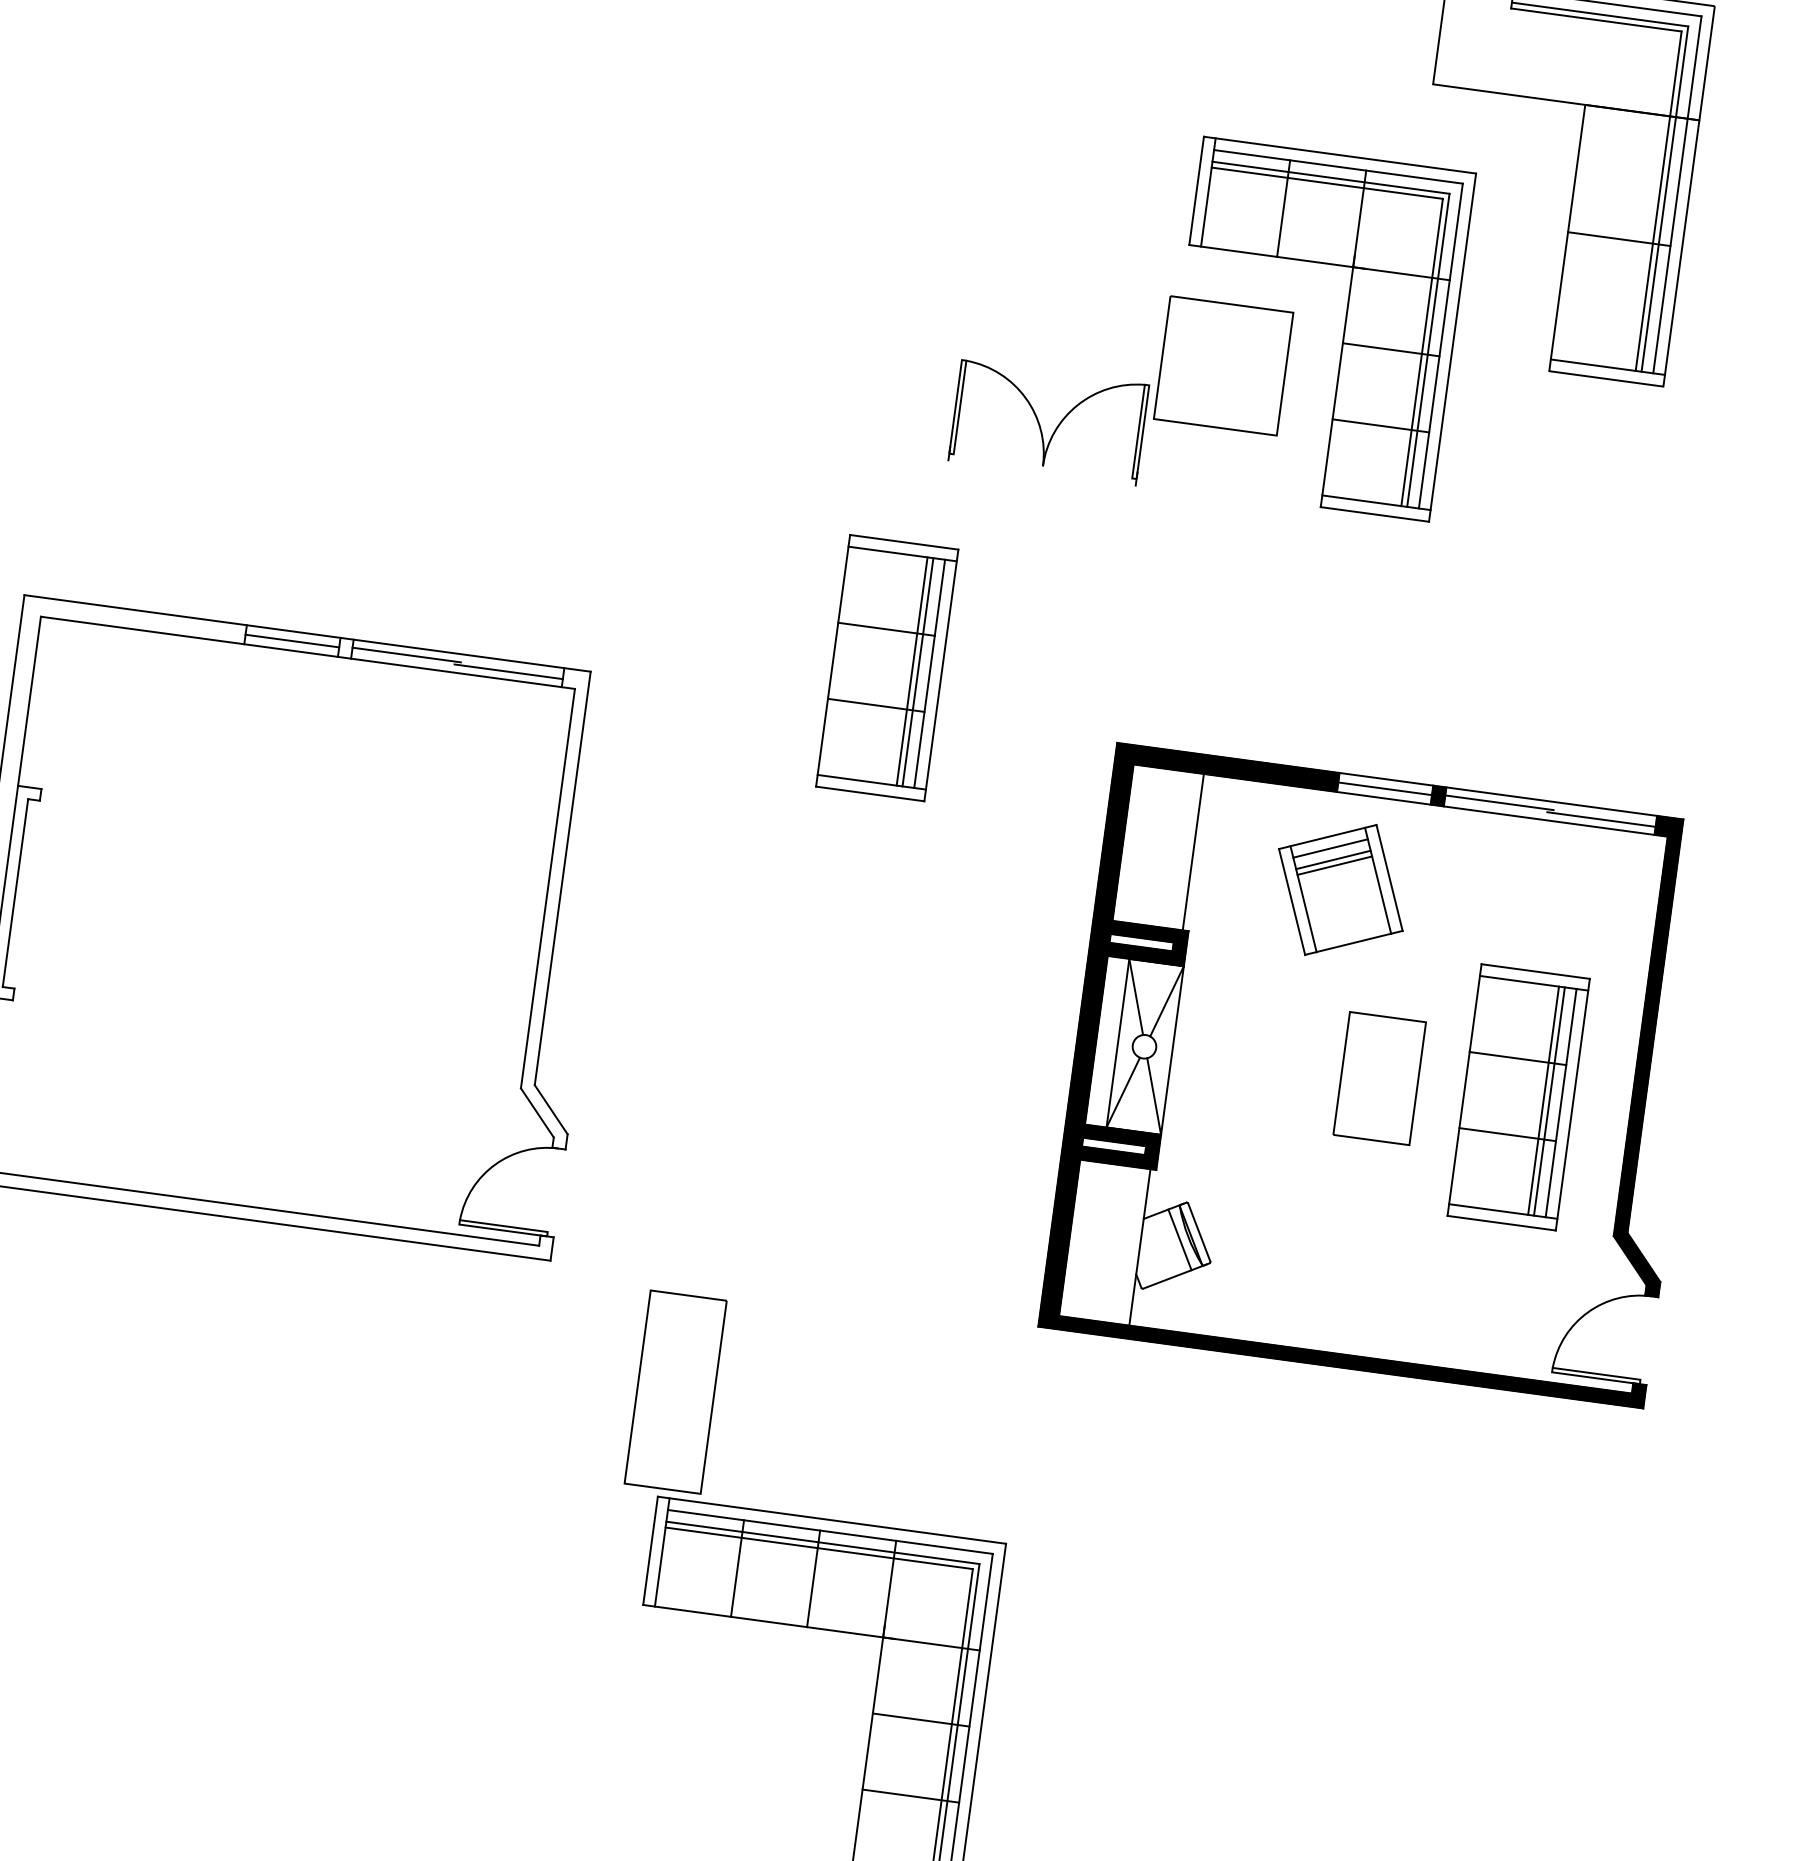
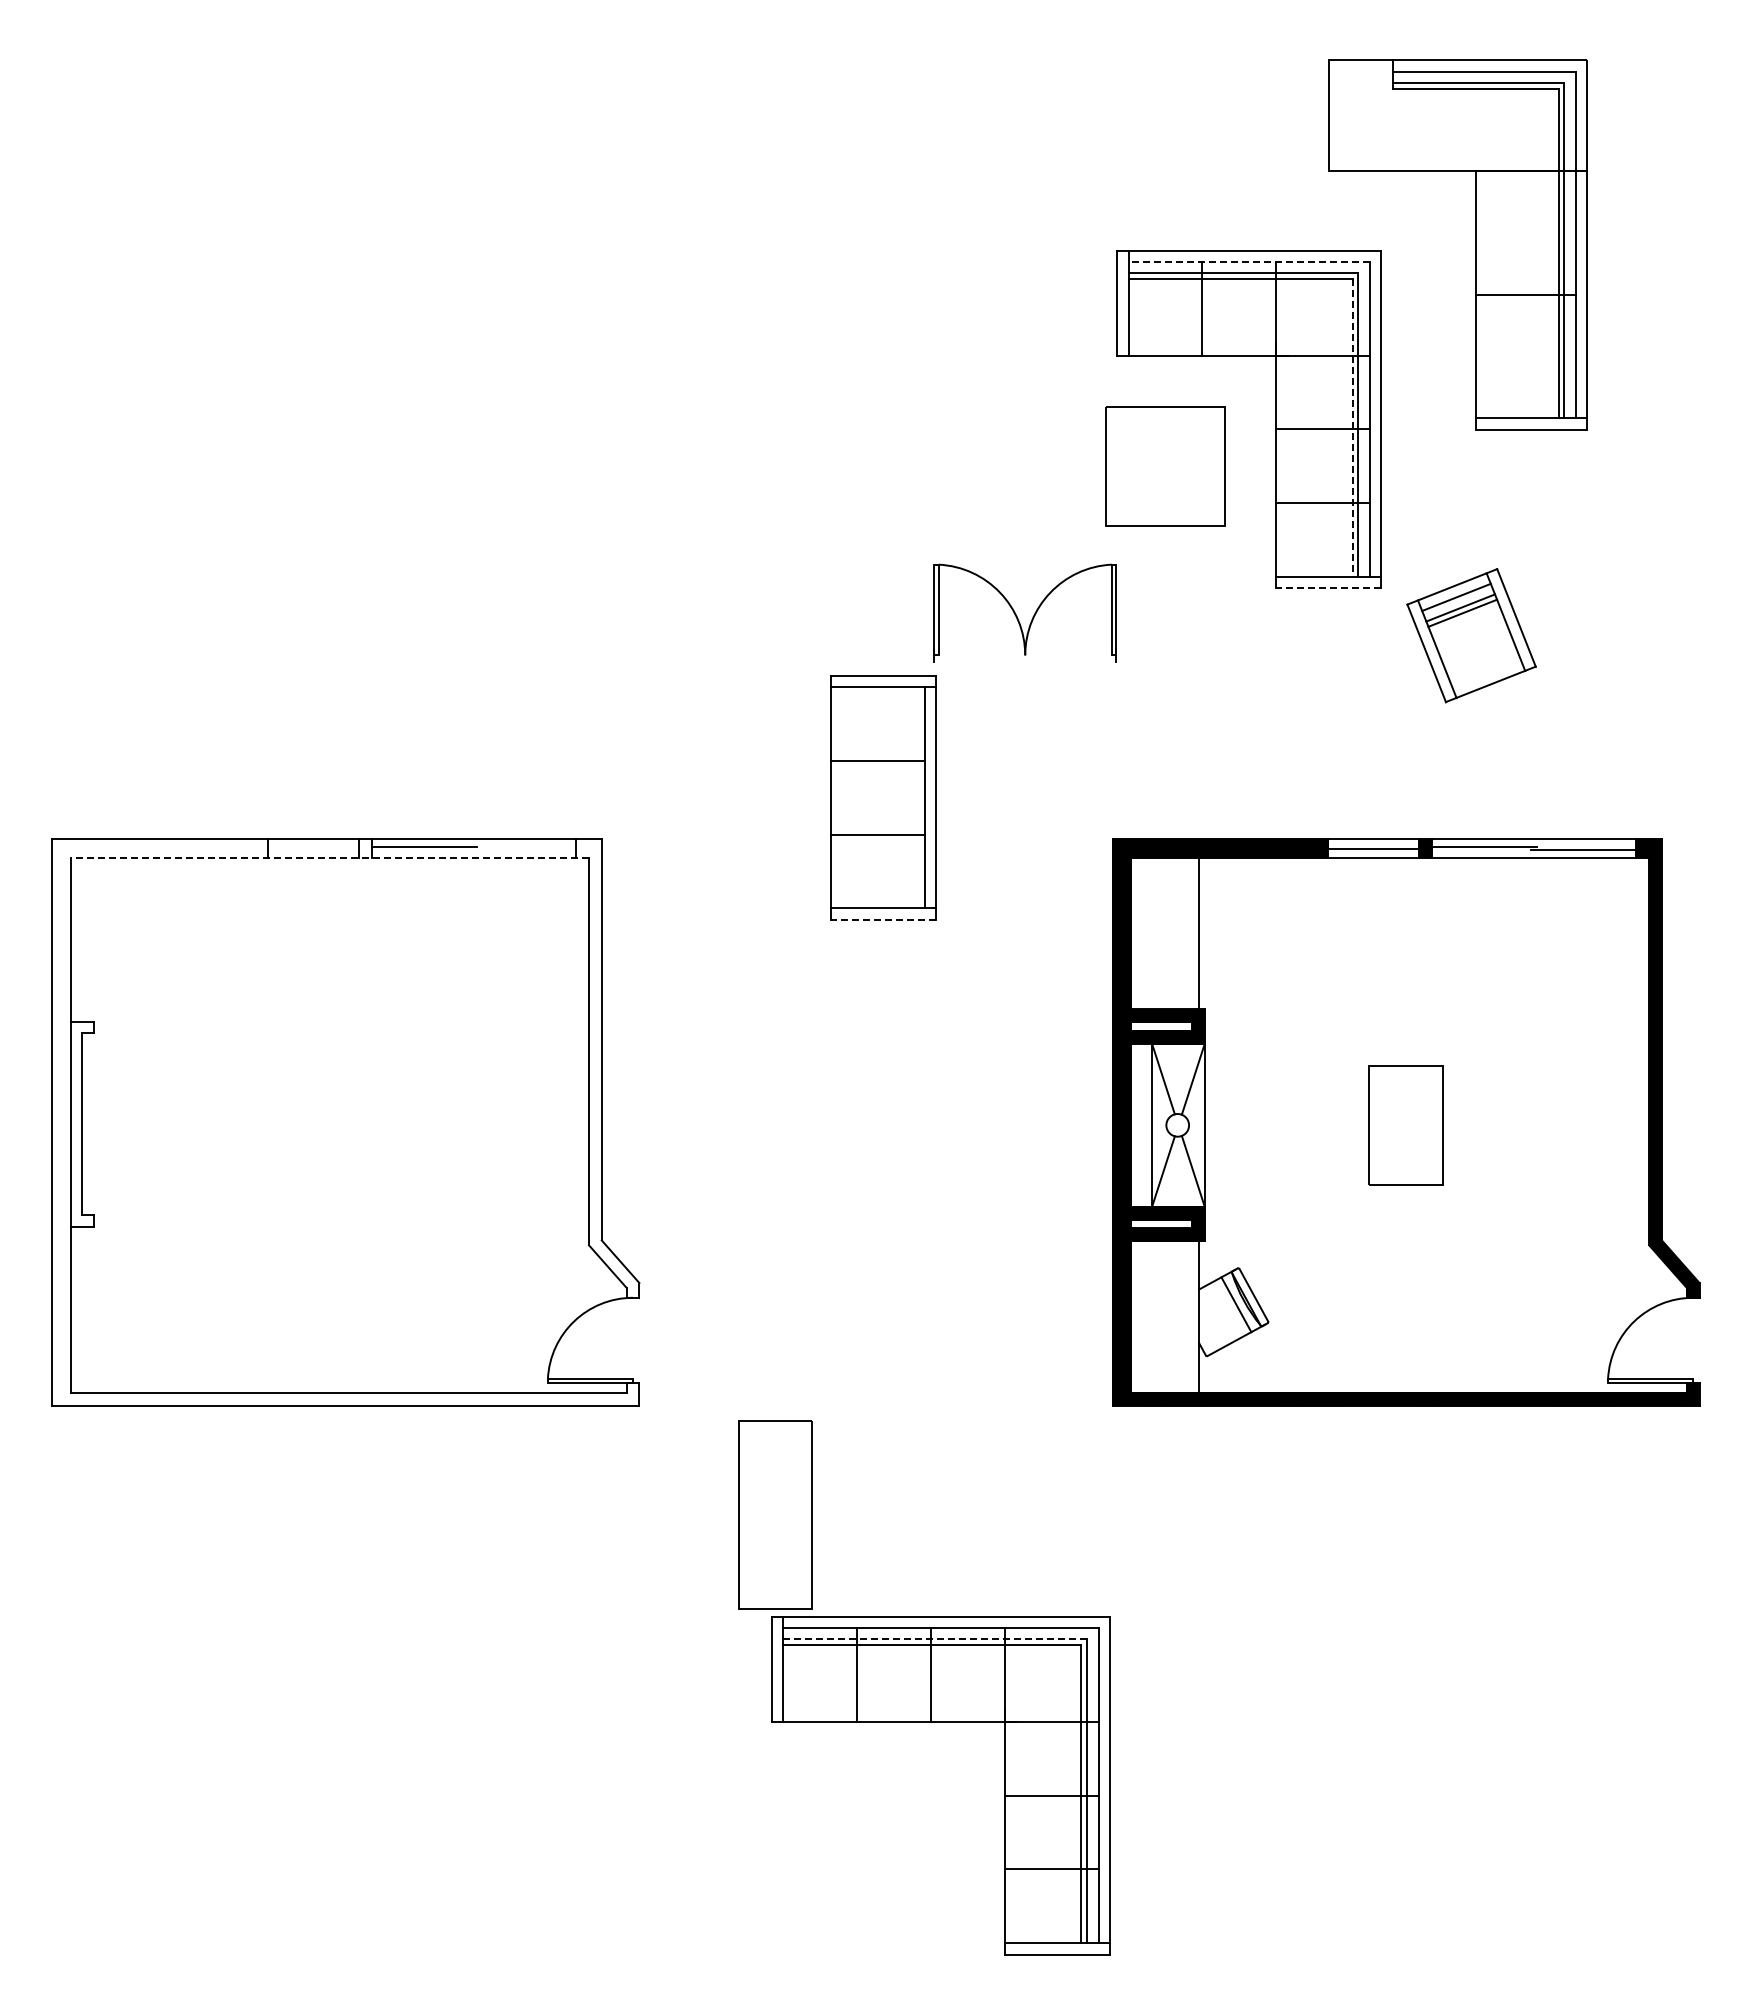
line: (1338, 166) -> (1249, 261), solid -> dashed
line: (1421, 352) -> (1352, 428), solid -> dashed
part: (1040, 425) -> (1017, 616), moved
line: (1374, 514) -> (1328, 588), solid -> dashed
line: (292, 640) -> (313, 848), removed
line: (307, 652) -> (329, 857), solid -> dashed
line: (508, 671) -> (523, 849), removed
line: (911, 671) -> (907, 797), removed
line: (917, 672) -> (913, 797), removed
line: (869, 793) -> (883, 919), solid -> dashed
part: (1340, 889) -> (1471, 635), moved
part: (1518, 1096) -> (1540, 1124), removed
line: (823, 1542) -> (935, 1639), solid -> dashed

